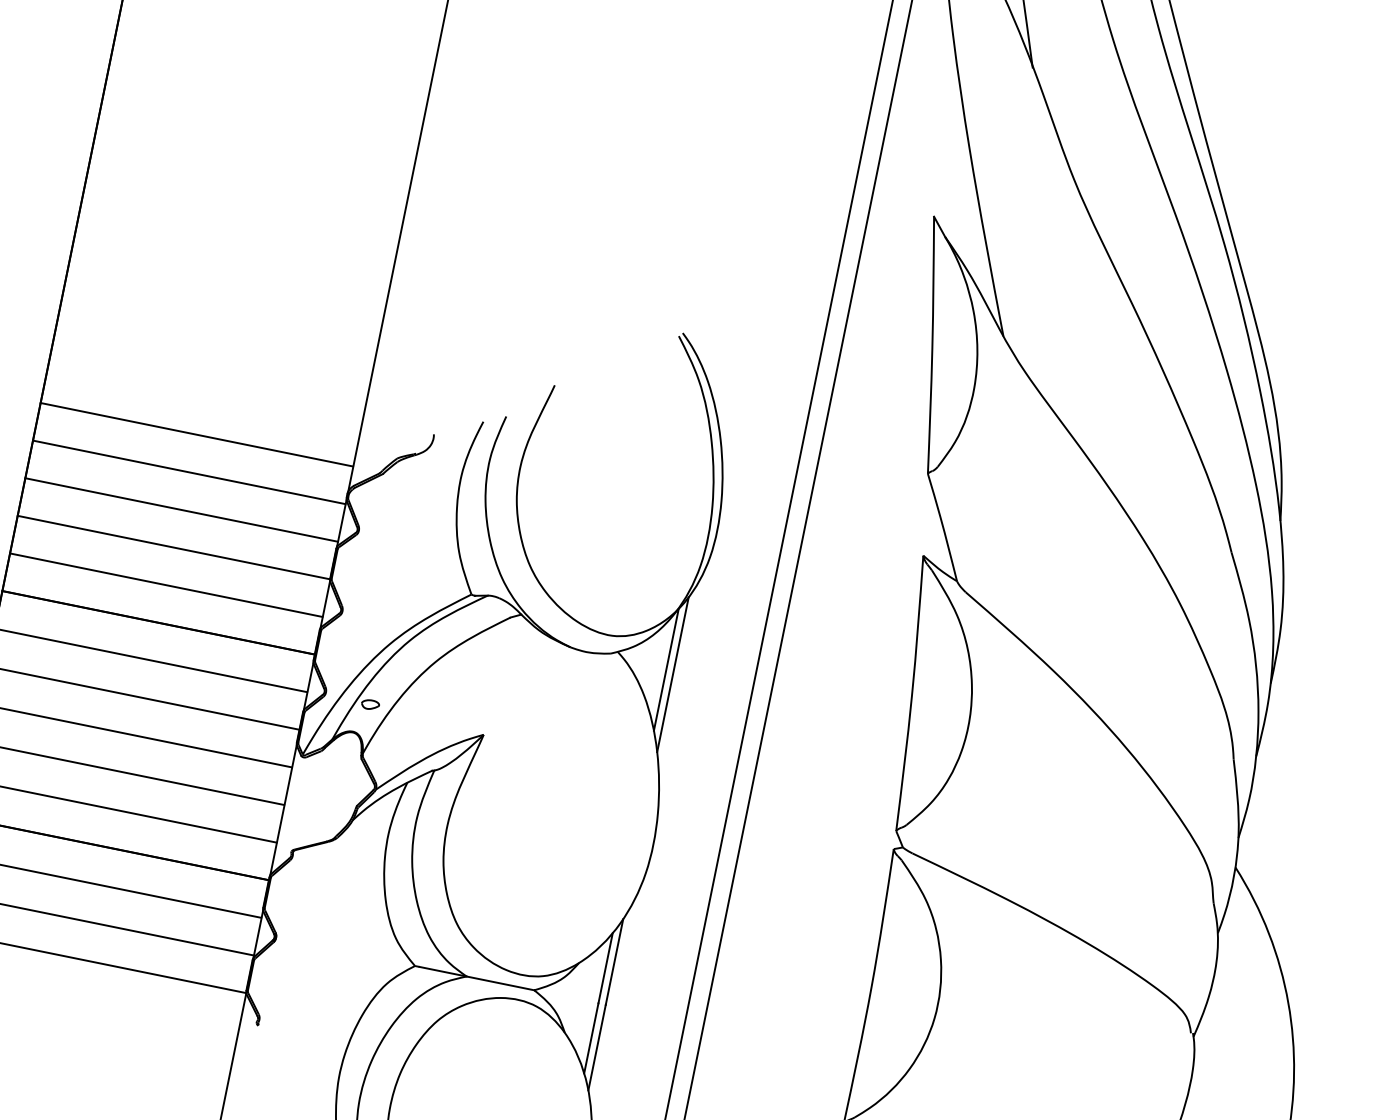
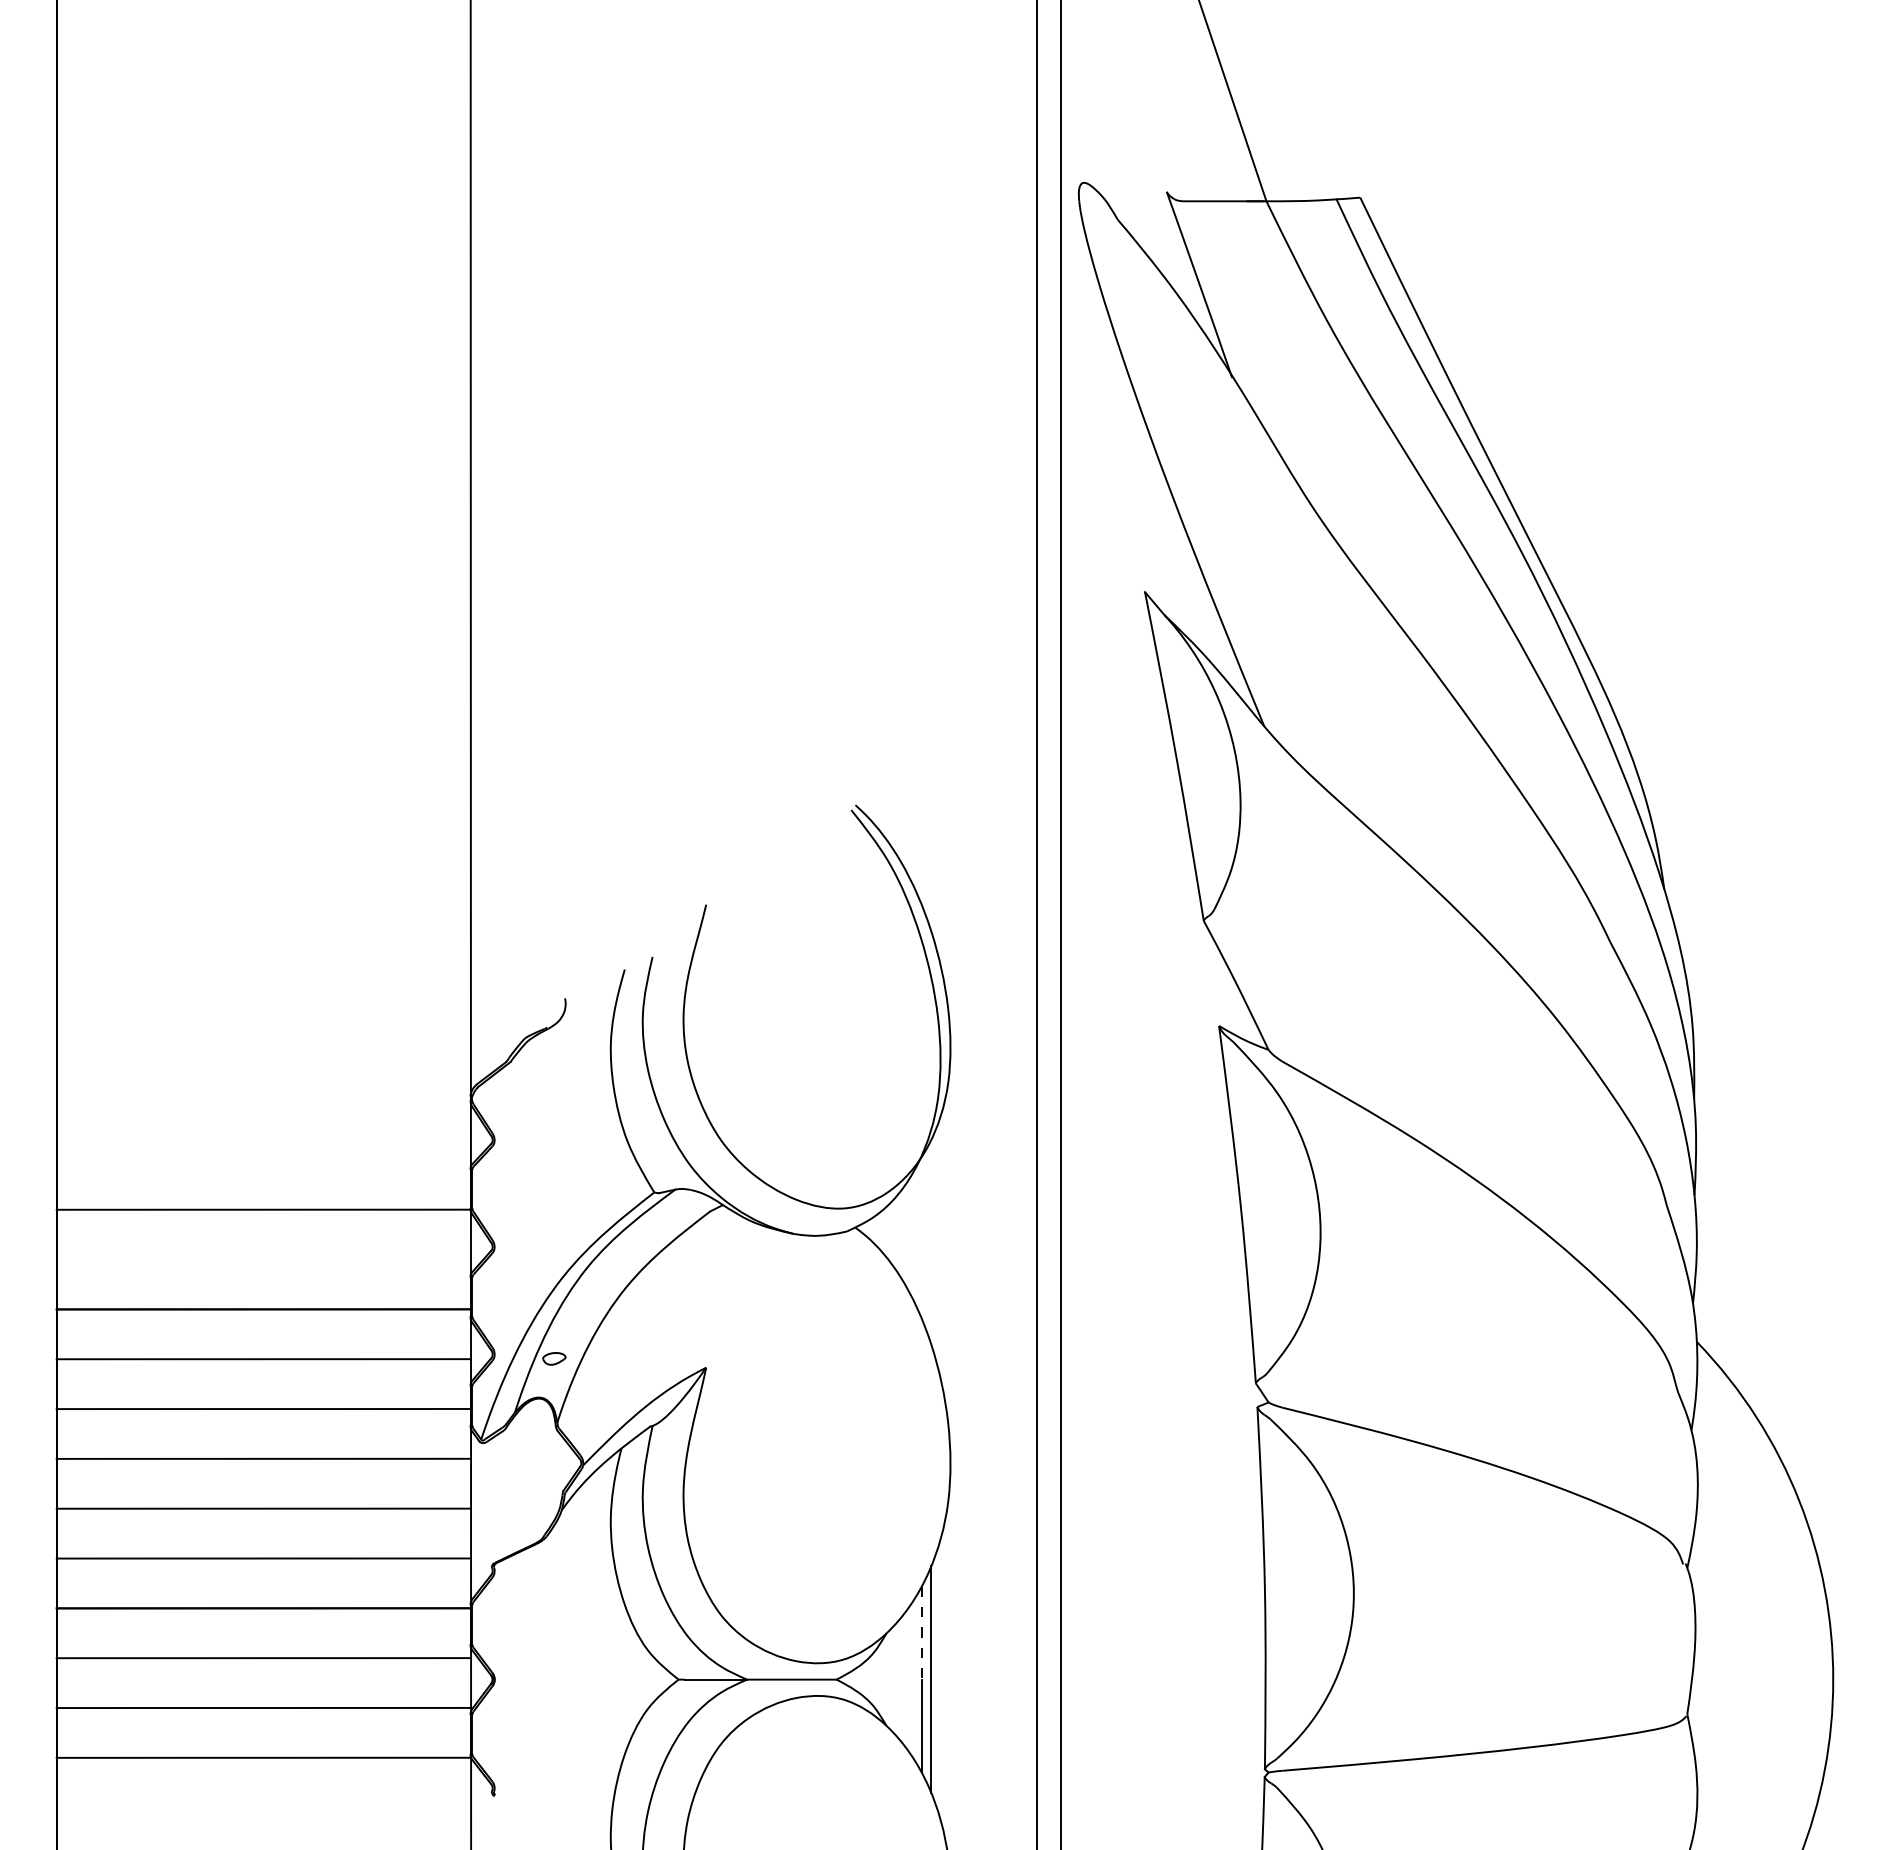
line: (196, 434) -> (263, 1060), removed
line: (189, 472) -> (263, 1110), removed
line: (181, 509) -> (263, 1159), removed
line: (166, 585) -> (263, 1259), removed
line: (666, 669) -> (921, 1237), removed
line: (673, 674) -> (931, 1241), removed
line: (605, 968) -> (921, 1633), solid -> dashed

